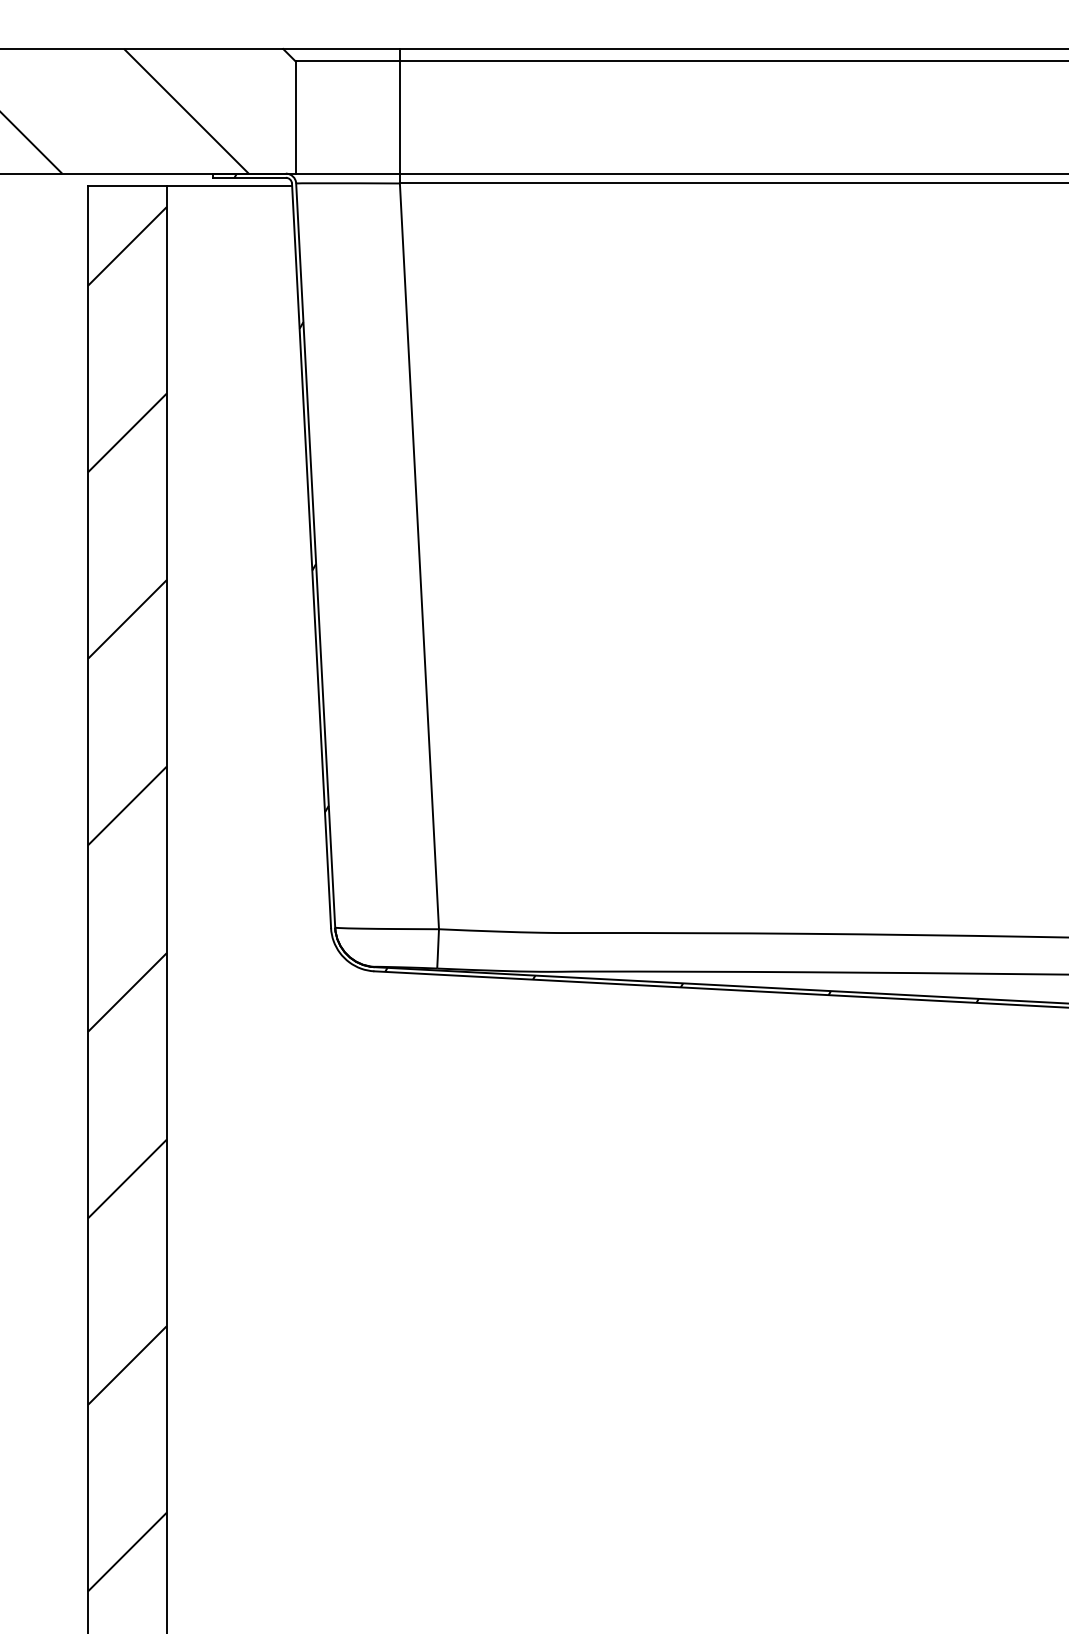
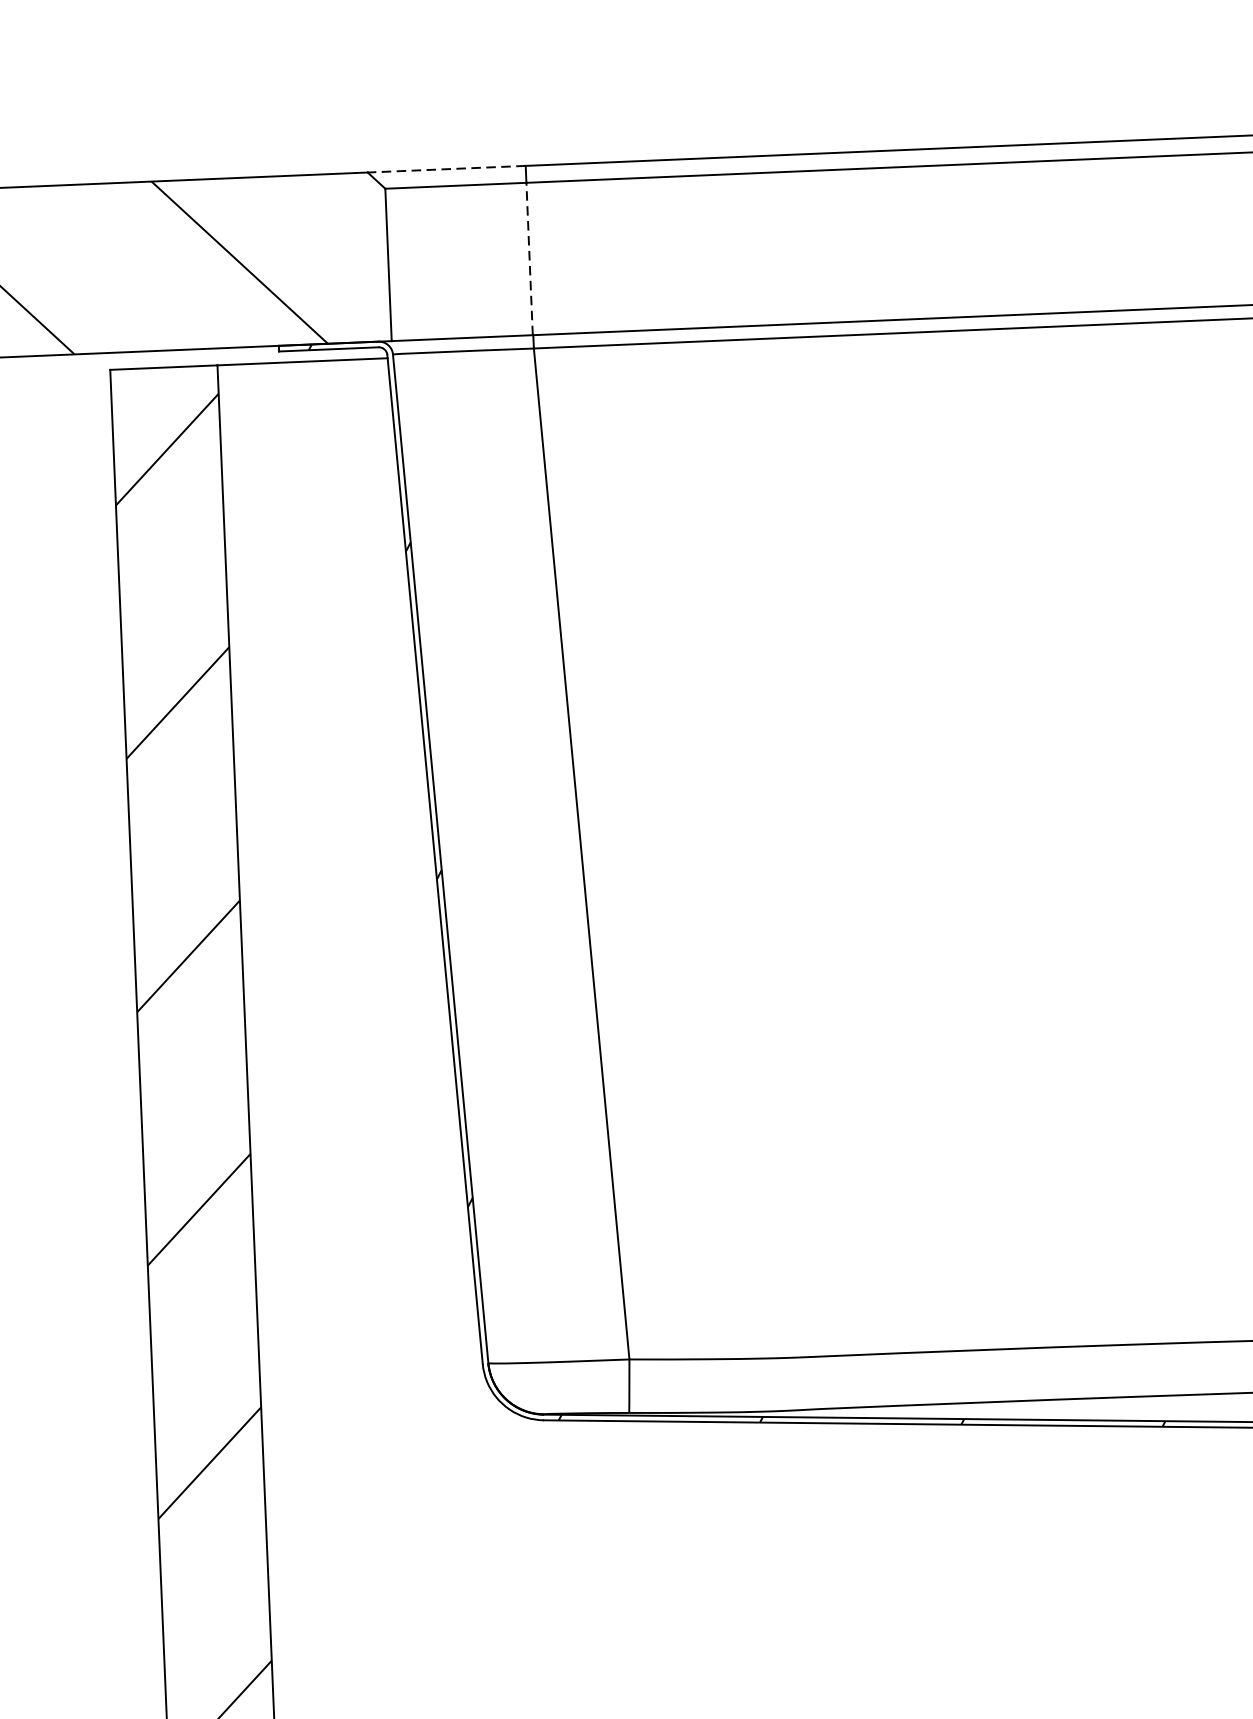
line: (340, 49) -> (445, 169), solid -> dashed
line: (399, 117) -> (529, 258), solid -> dashed

